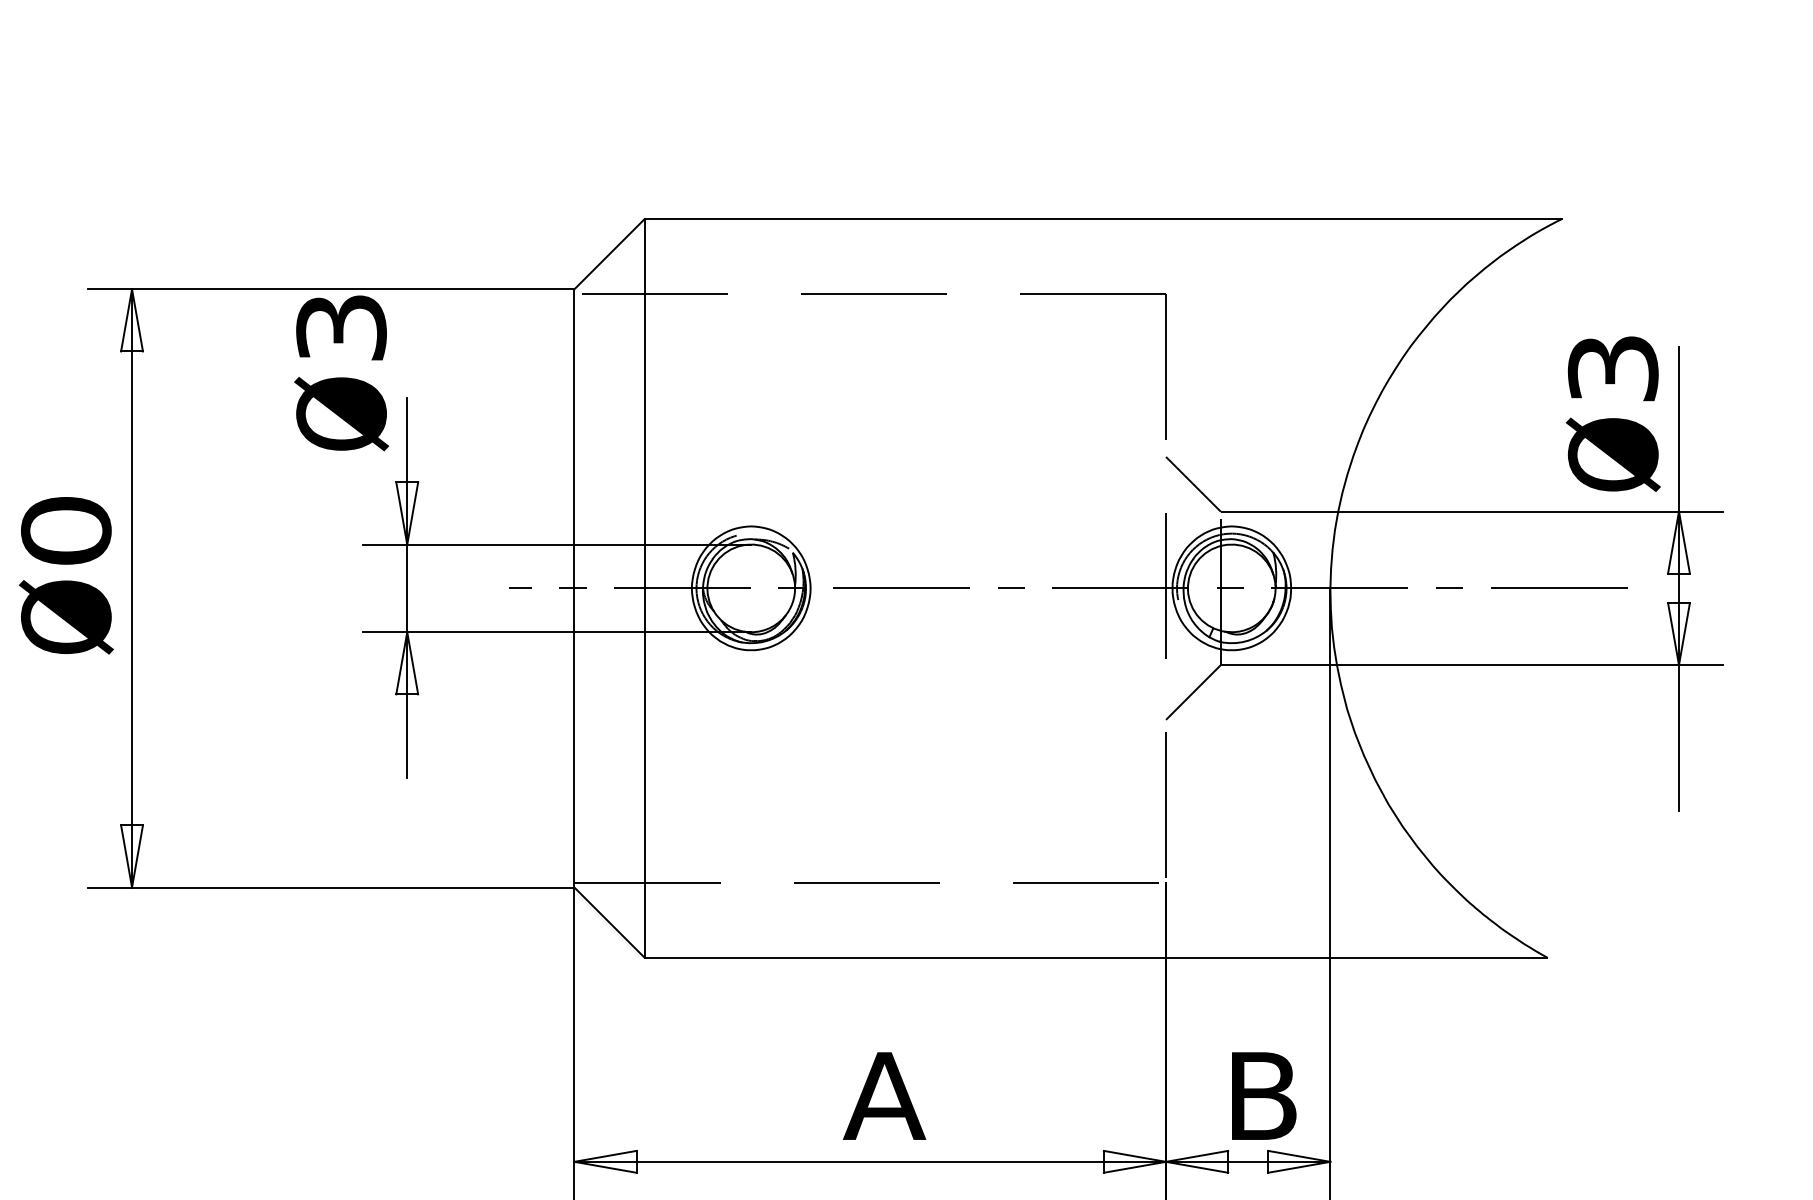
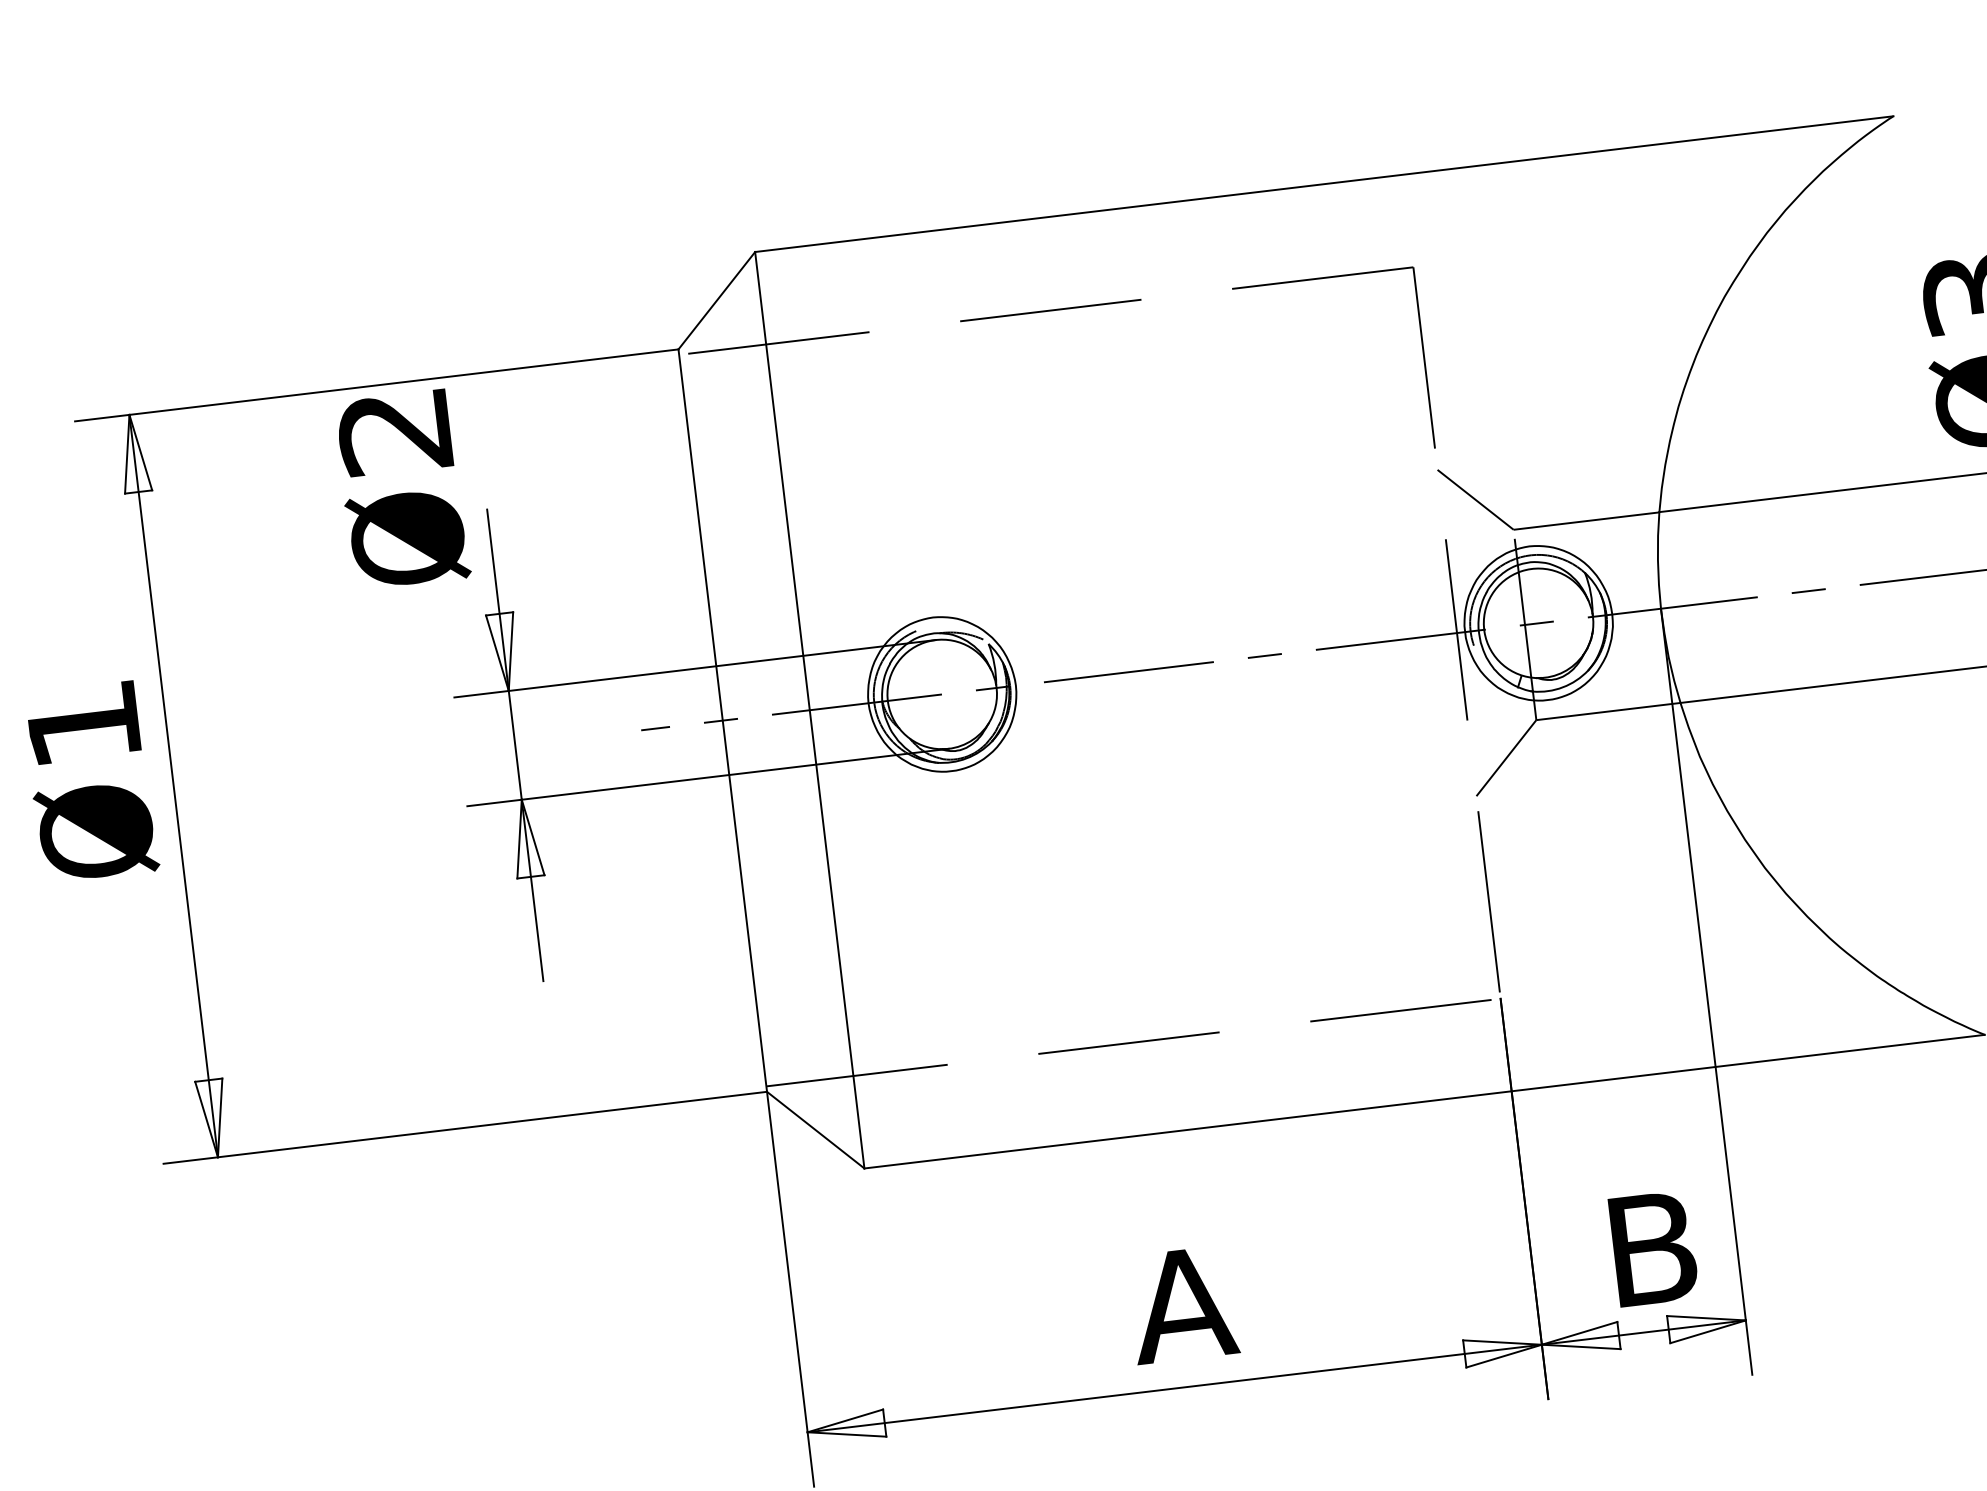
text: (341, 327) -> (395, 431), 3 -> 2
text: (66, 530) -> (83, 723), 0 -> 1

